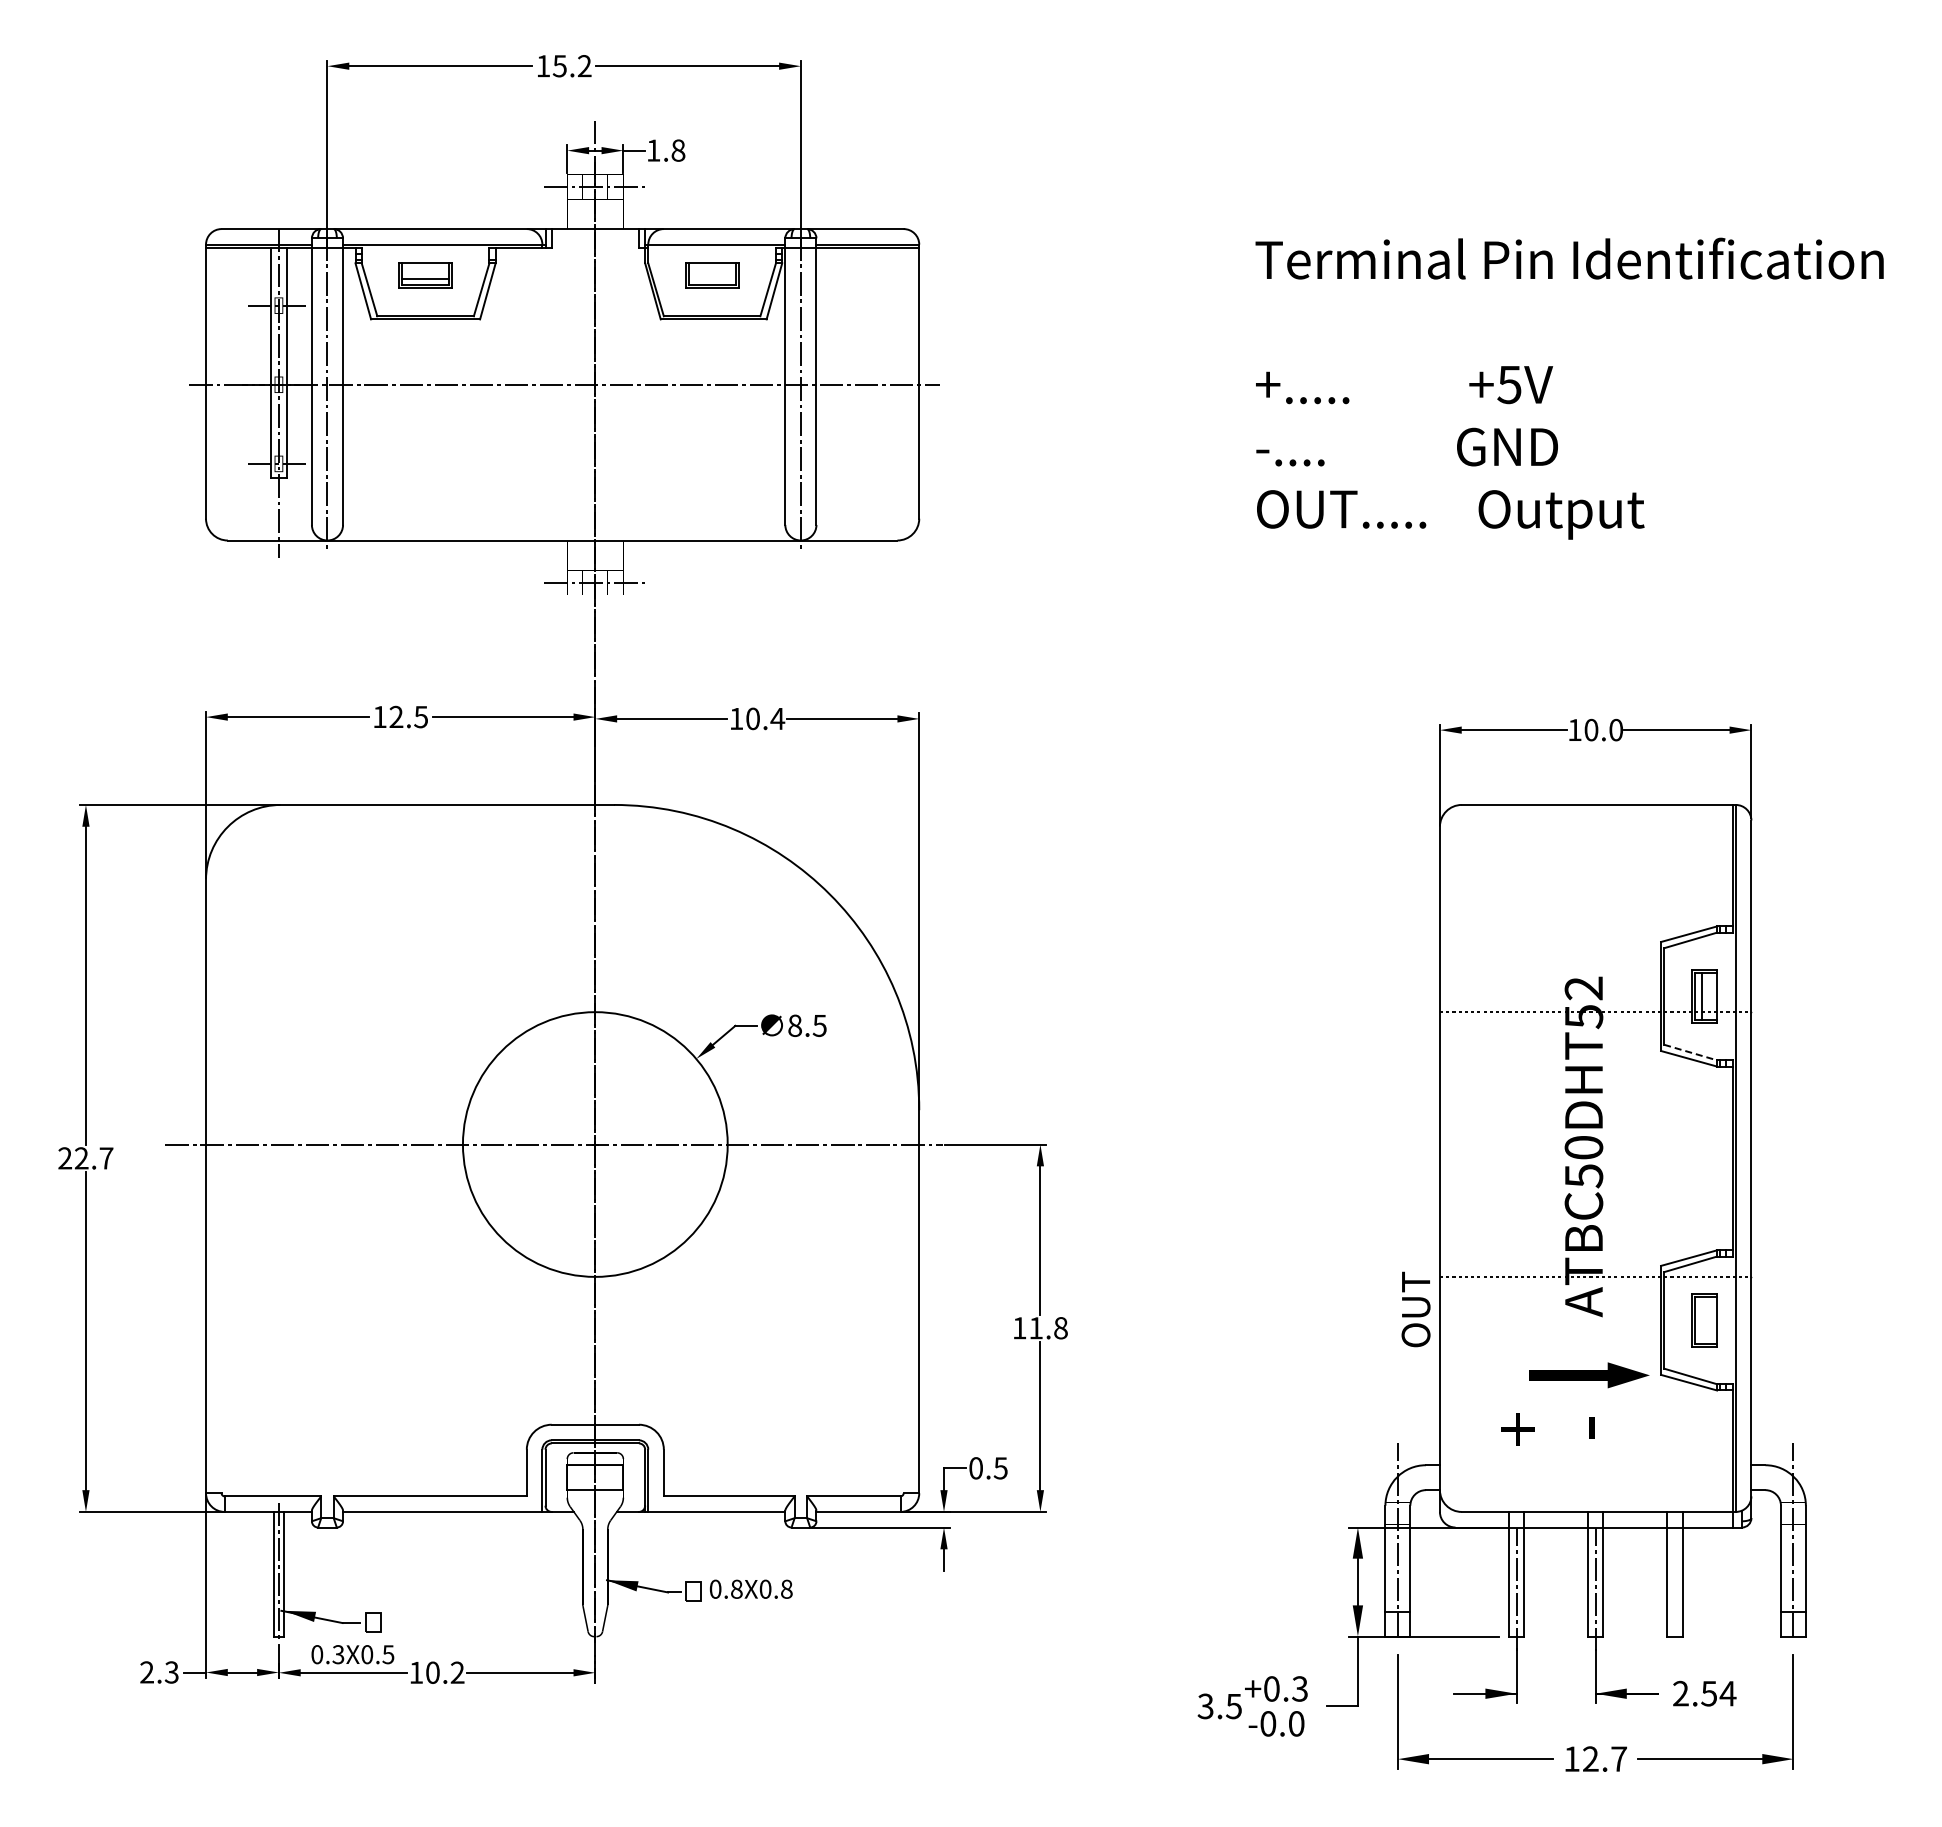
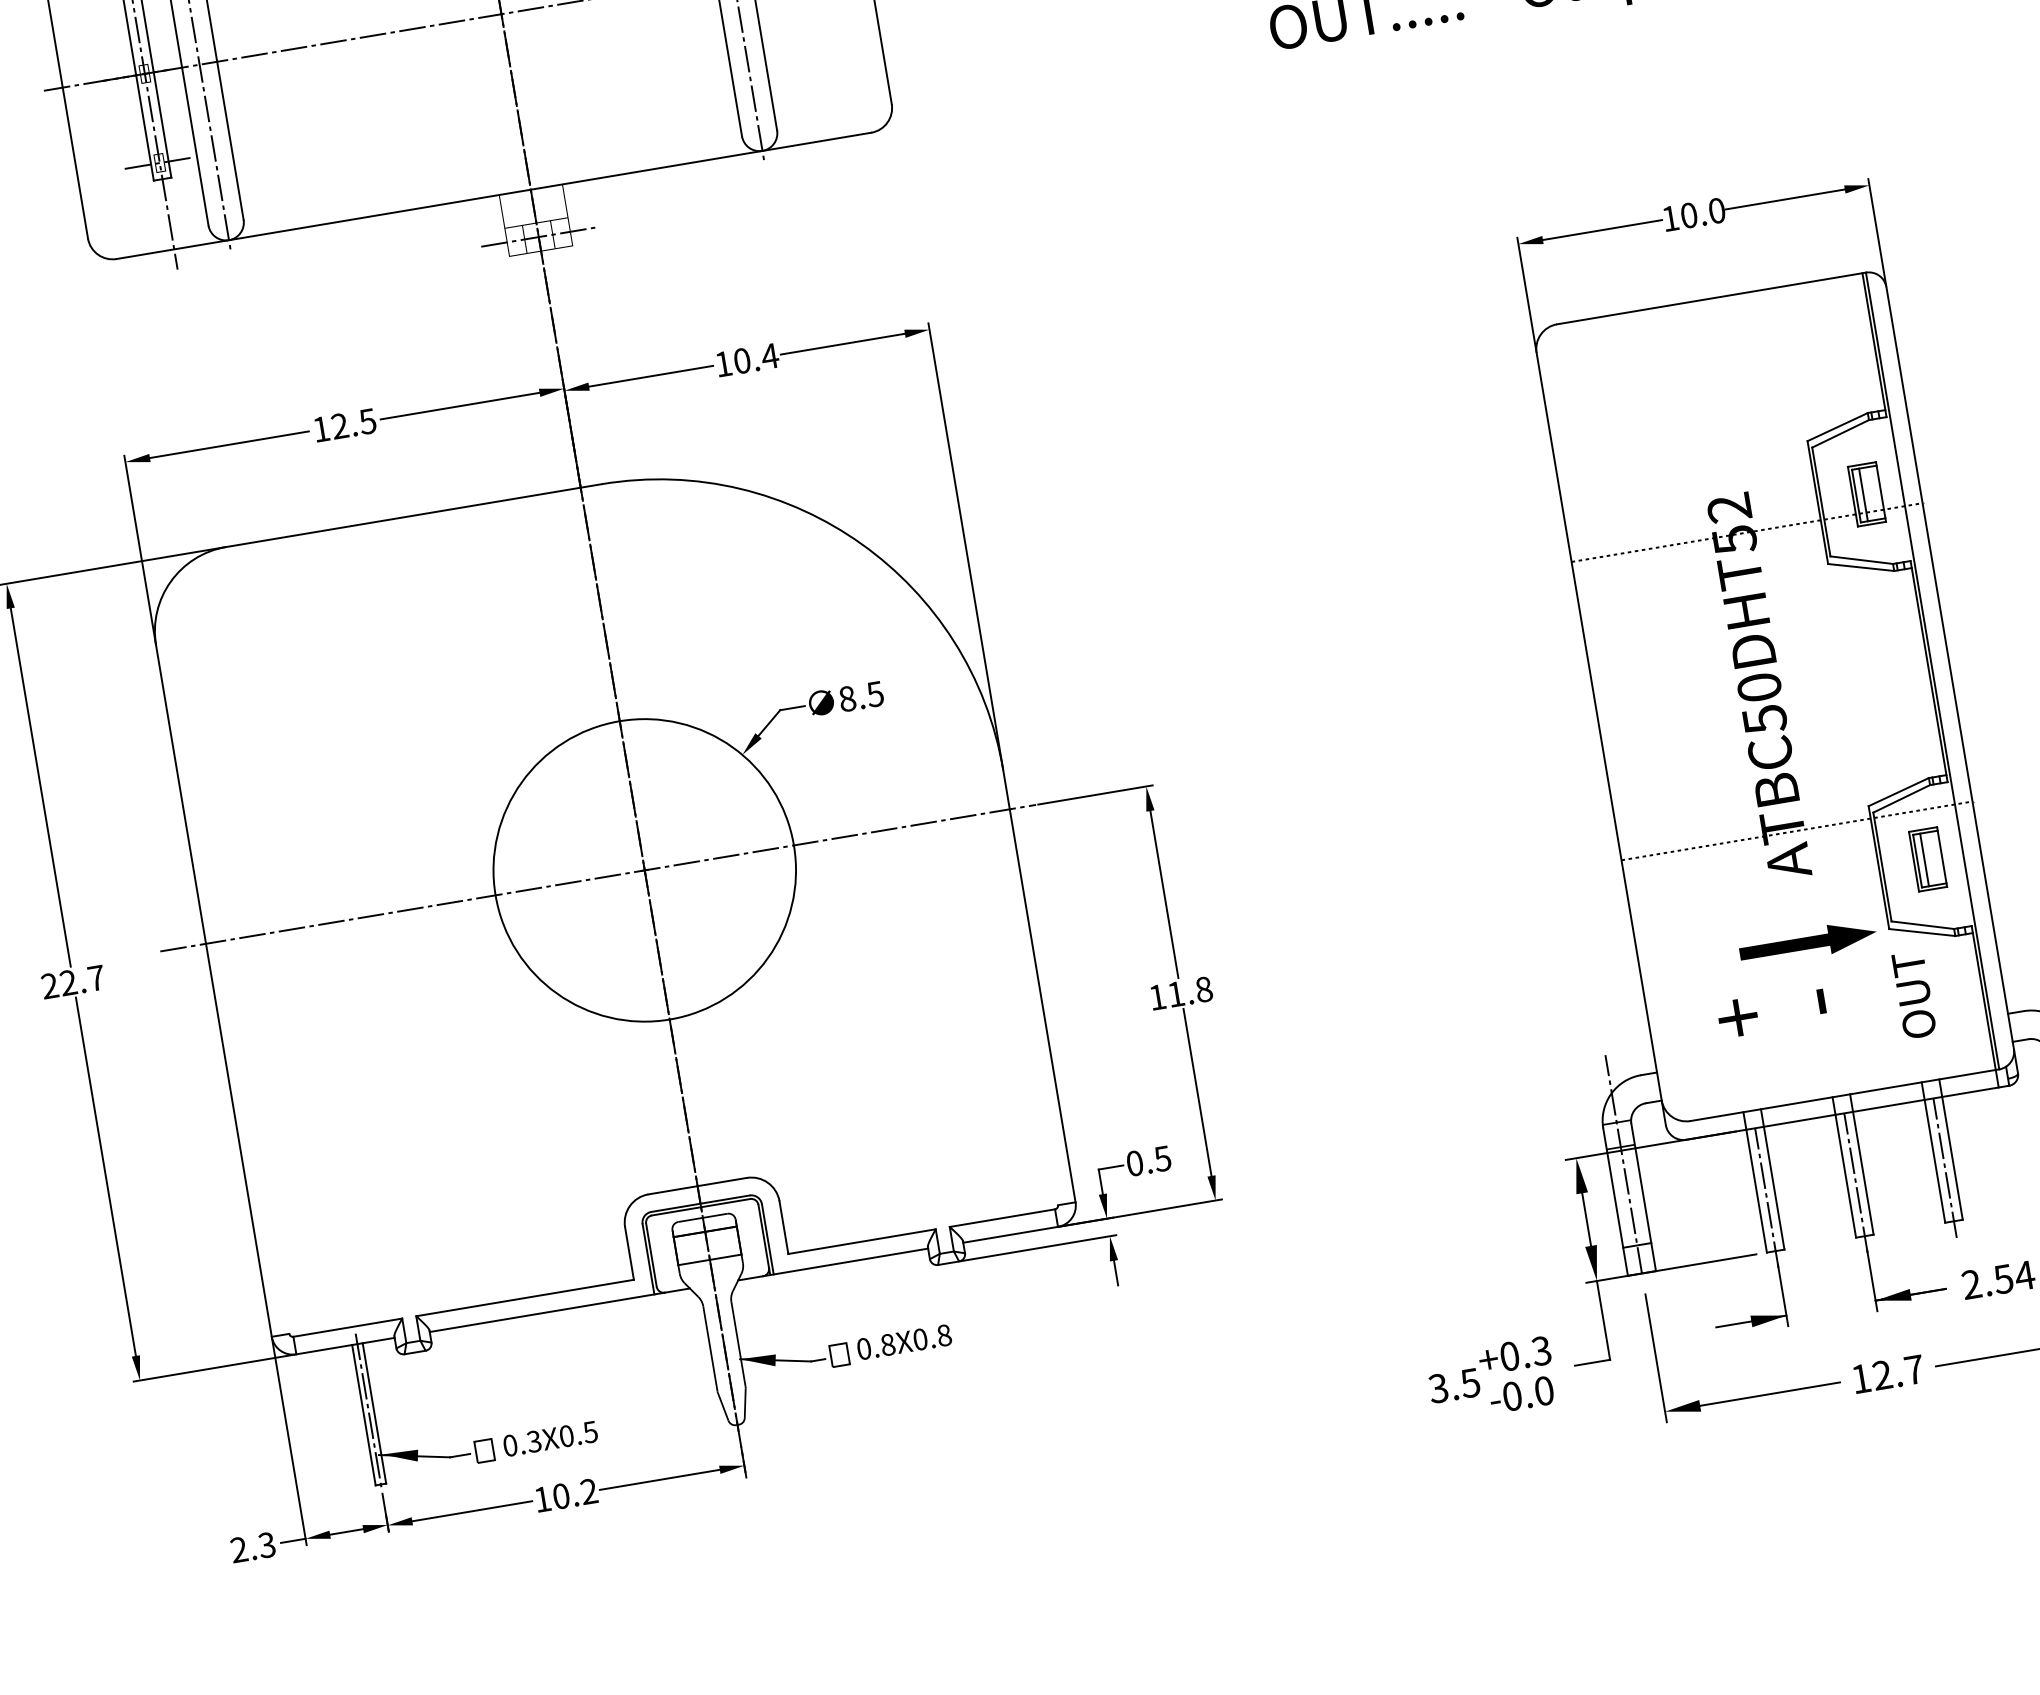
line: (1690, 1052) -> (1861, 560), dashed -> solid
text: (1415, 1309) -> (1913, 995), moved
line: (1701, 1320) -> (1924, 860), added
line: (1674, 1589) -> (1944, 1168), added
text: (352, 1654) -> (550, 1438), moved

